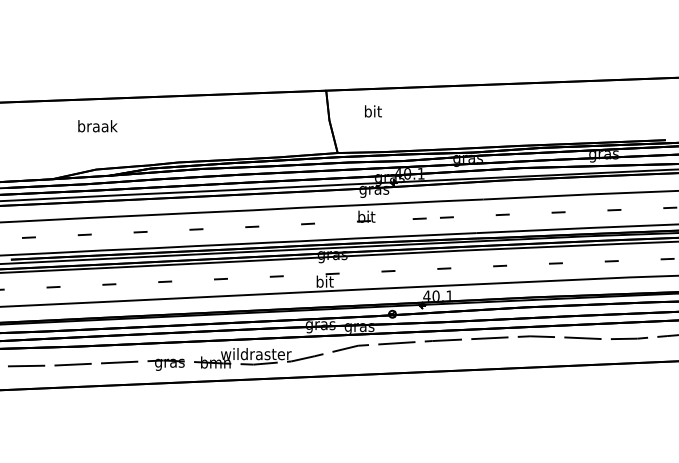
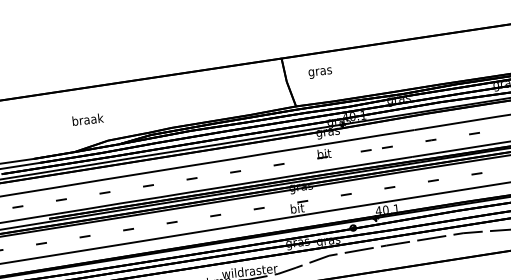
text: (372, 112) -> (319, 71), bit -> gras
text: (97, 126) -> (87, 119), moved

